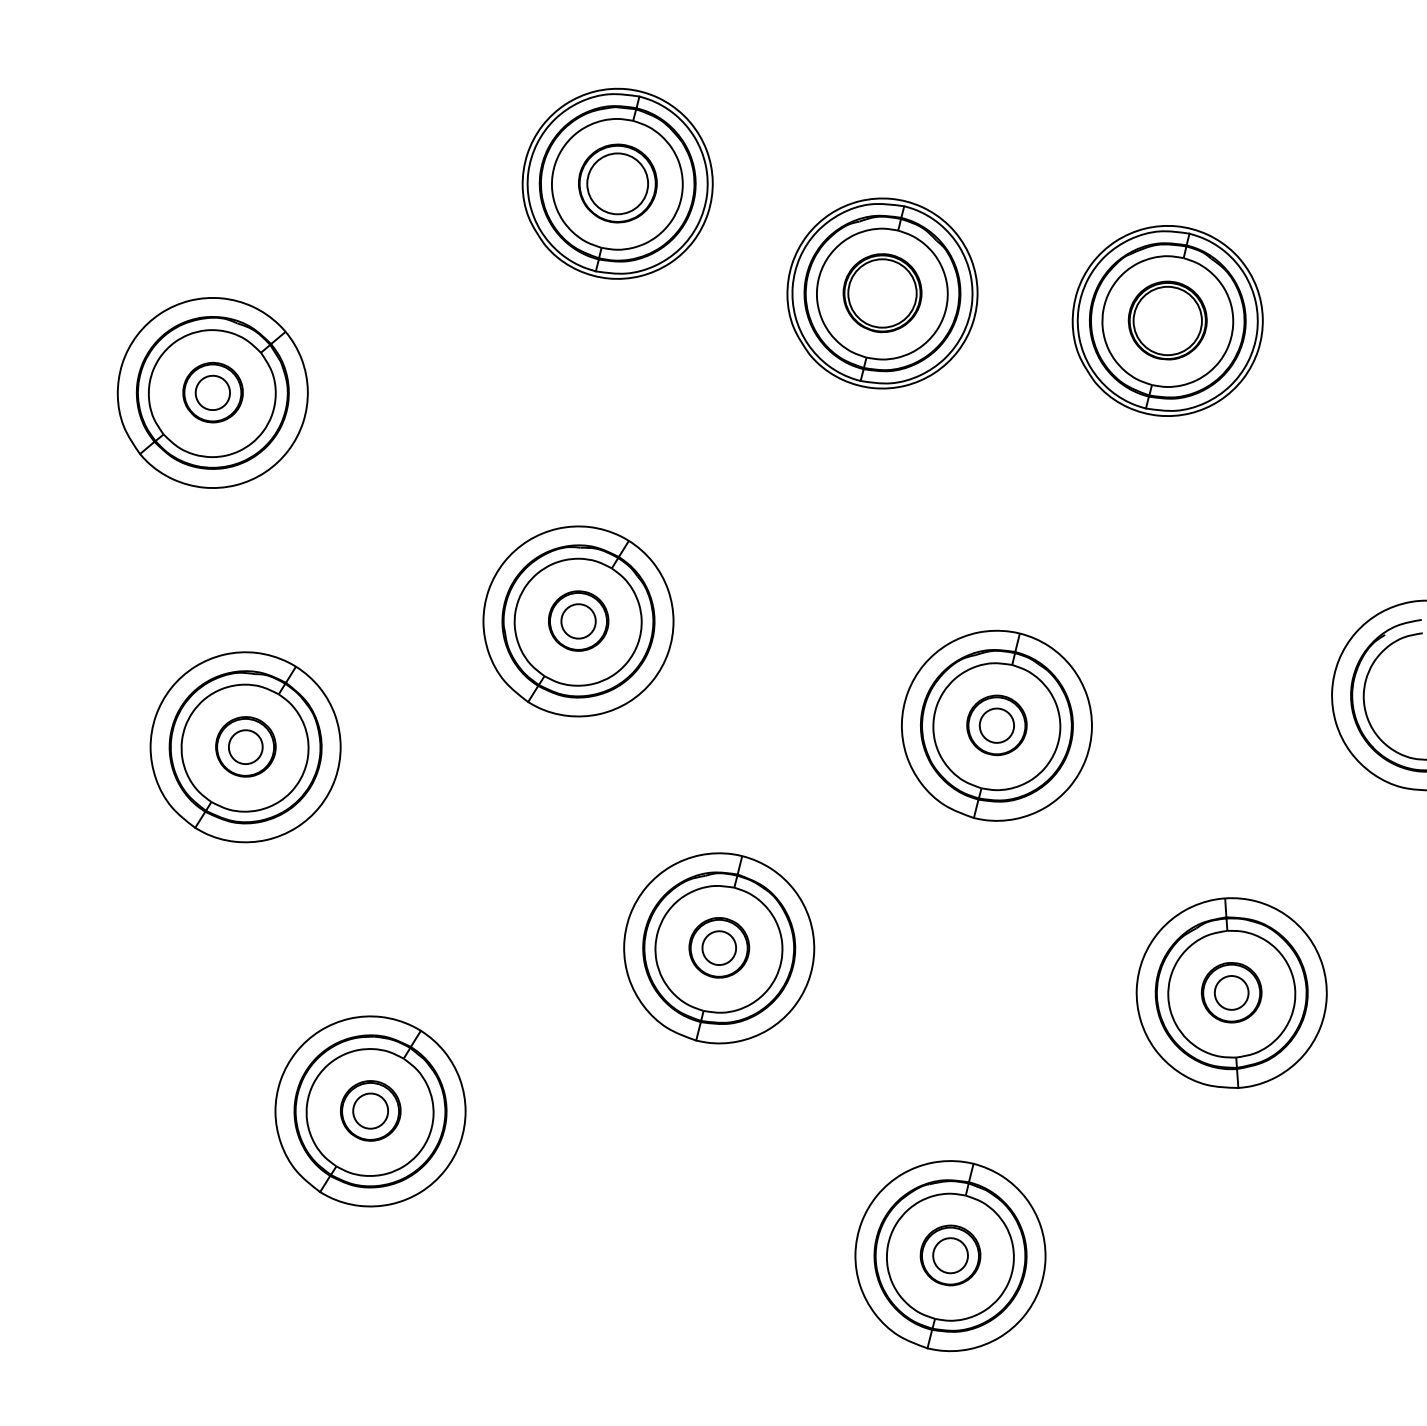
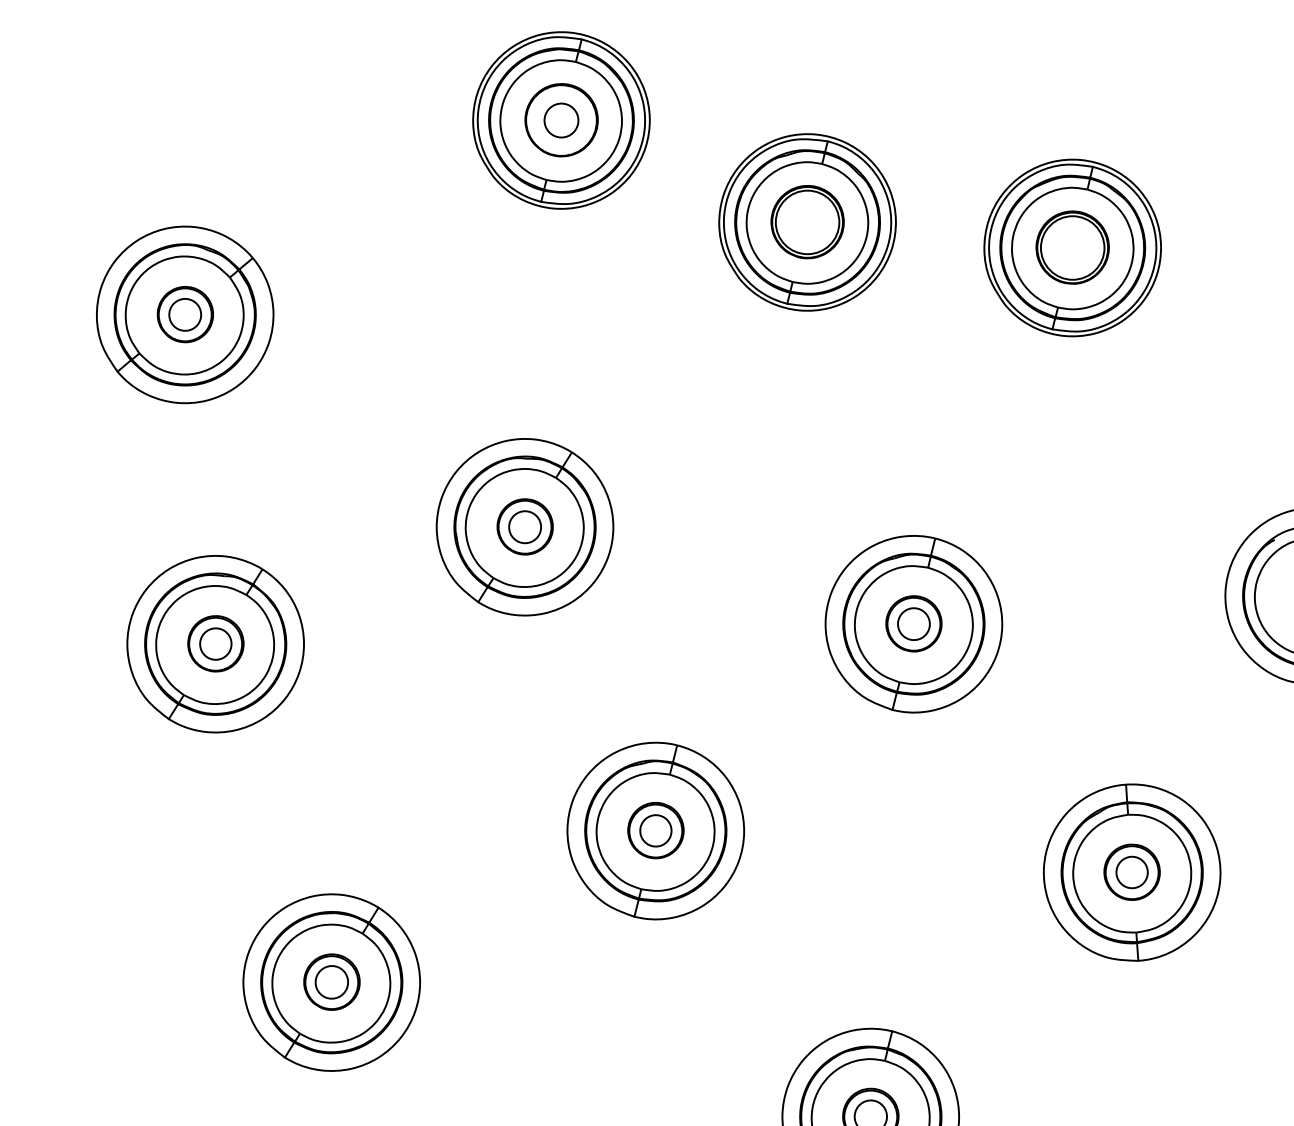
circle: (617, 183) -> (561, 120), size x0.6

